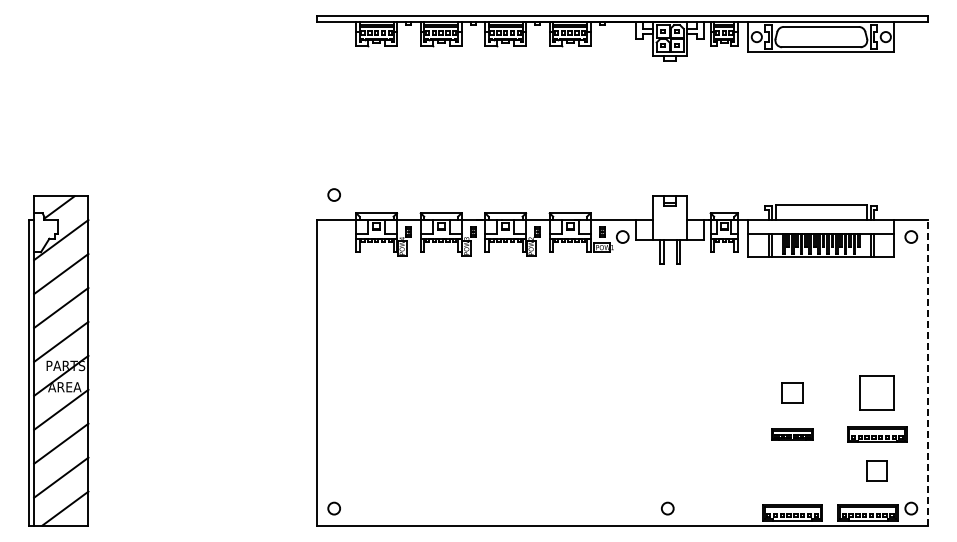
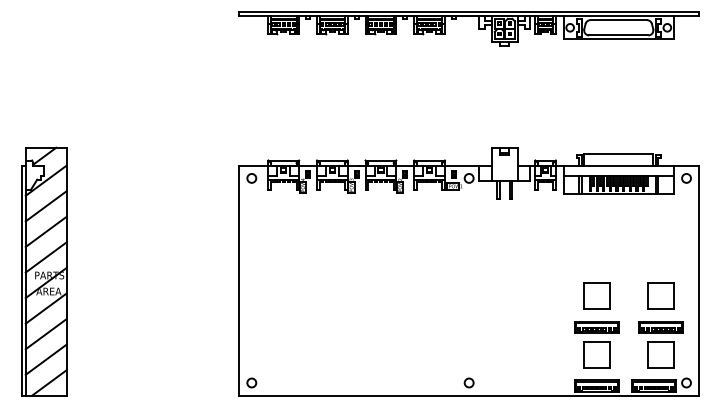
circle: (333, 194) -> (251, 178), moved
line: (928, 372) -> (699, 280), dashed -> solid
part: (792, 392) -> (597, 295), size x1.67
part: (792, 434) -> (597, 327), size x1.43
part: (792, 470) -> (597, 354), added
part: (876, 470) -> (660, 354), size x1.67
circle: (667, 508) -> (468, 382), moved

